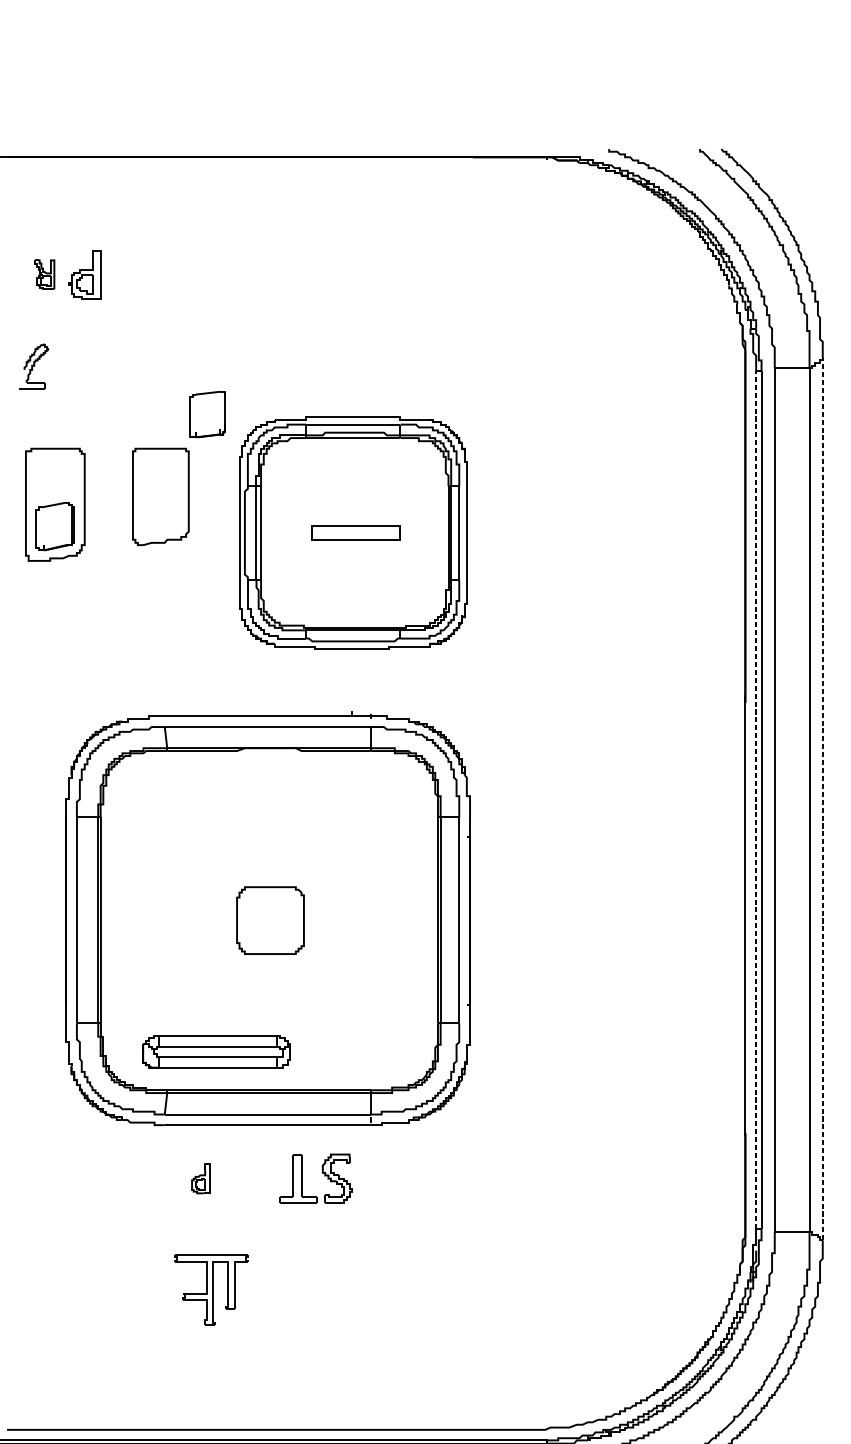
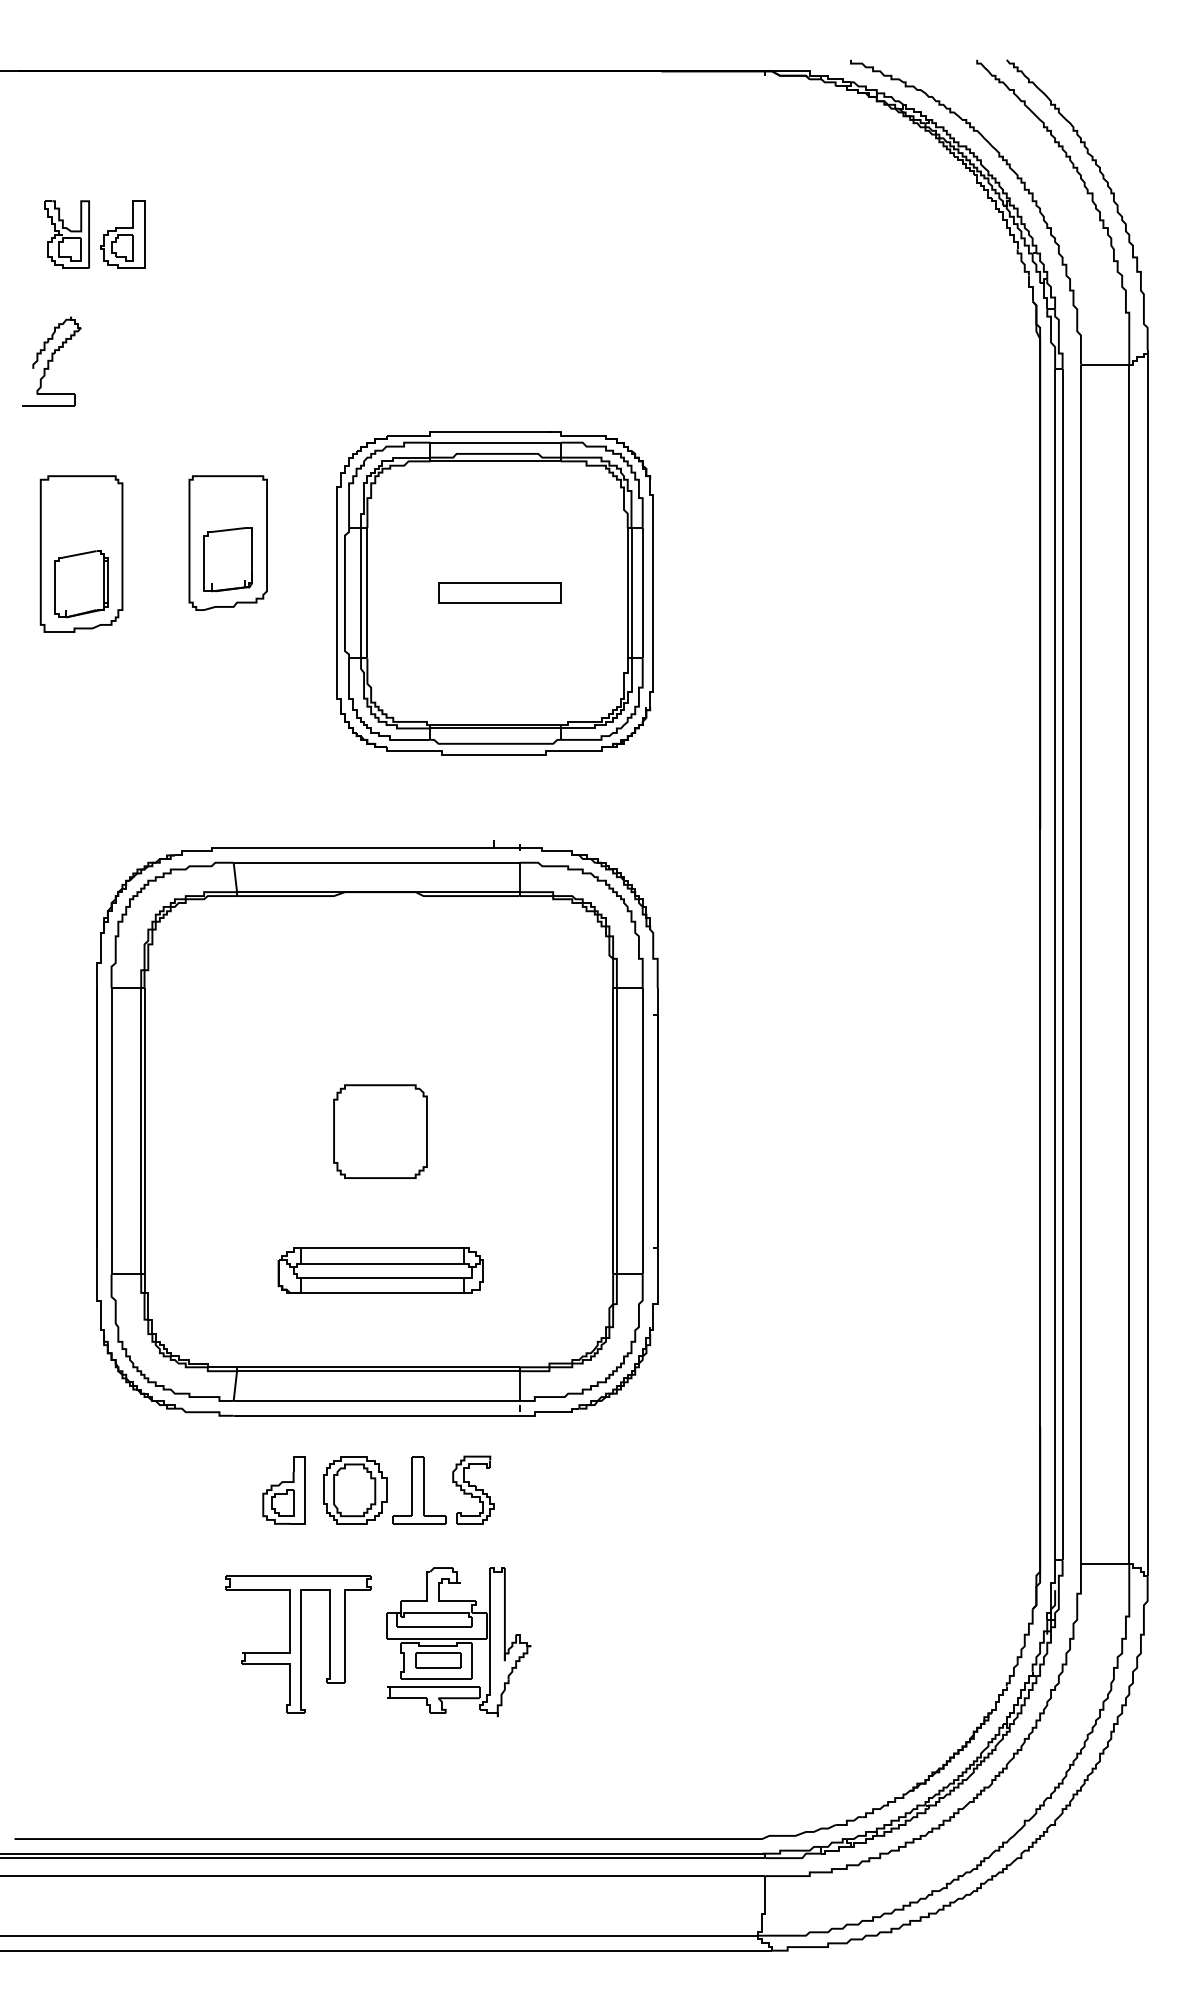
part: (44, 274) -> (66, 234), size x1.67
part: (33, 366) -> (51, 361), size x1.43
part: (207, 414) -> (227, 559), moved
line: (756, 800) -> (1055, 964), dashed -> solid
line: (822, 800) -> (1147, 964), dashed -> solid
part: (216, 1051) -> (380, 1270), moved
part: (200, 1178) -> (283, 1490), size x1.67
part: (252, 1178) -> (355, 1490), added
part: (326, 1287) -> (458, 1641), added
part: (211, 1289) -> (298, 1644), size x1.43

